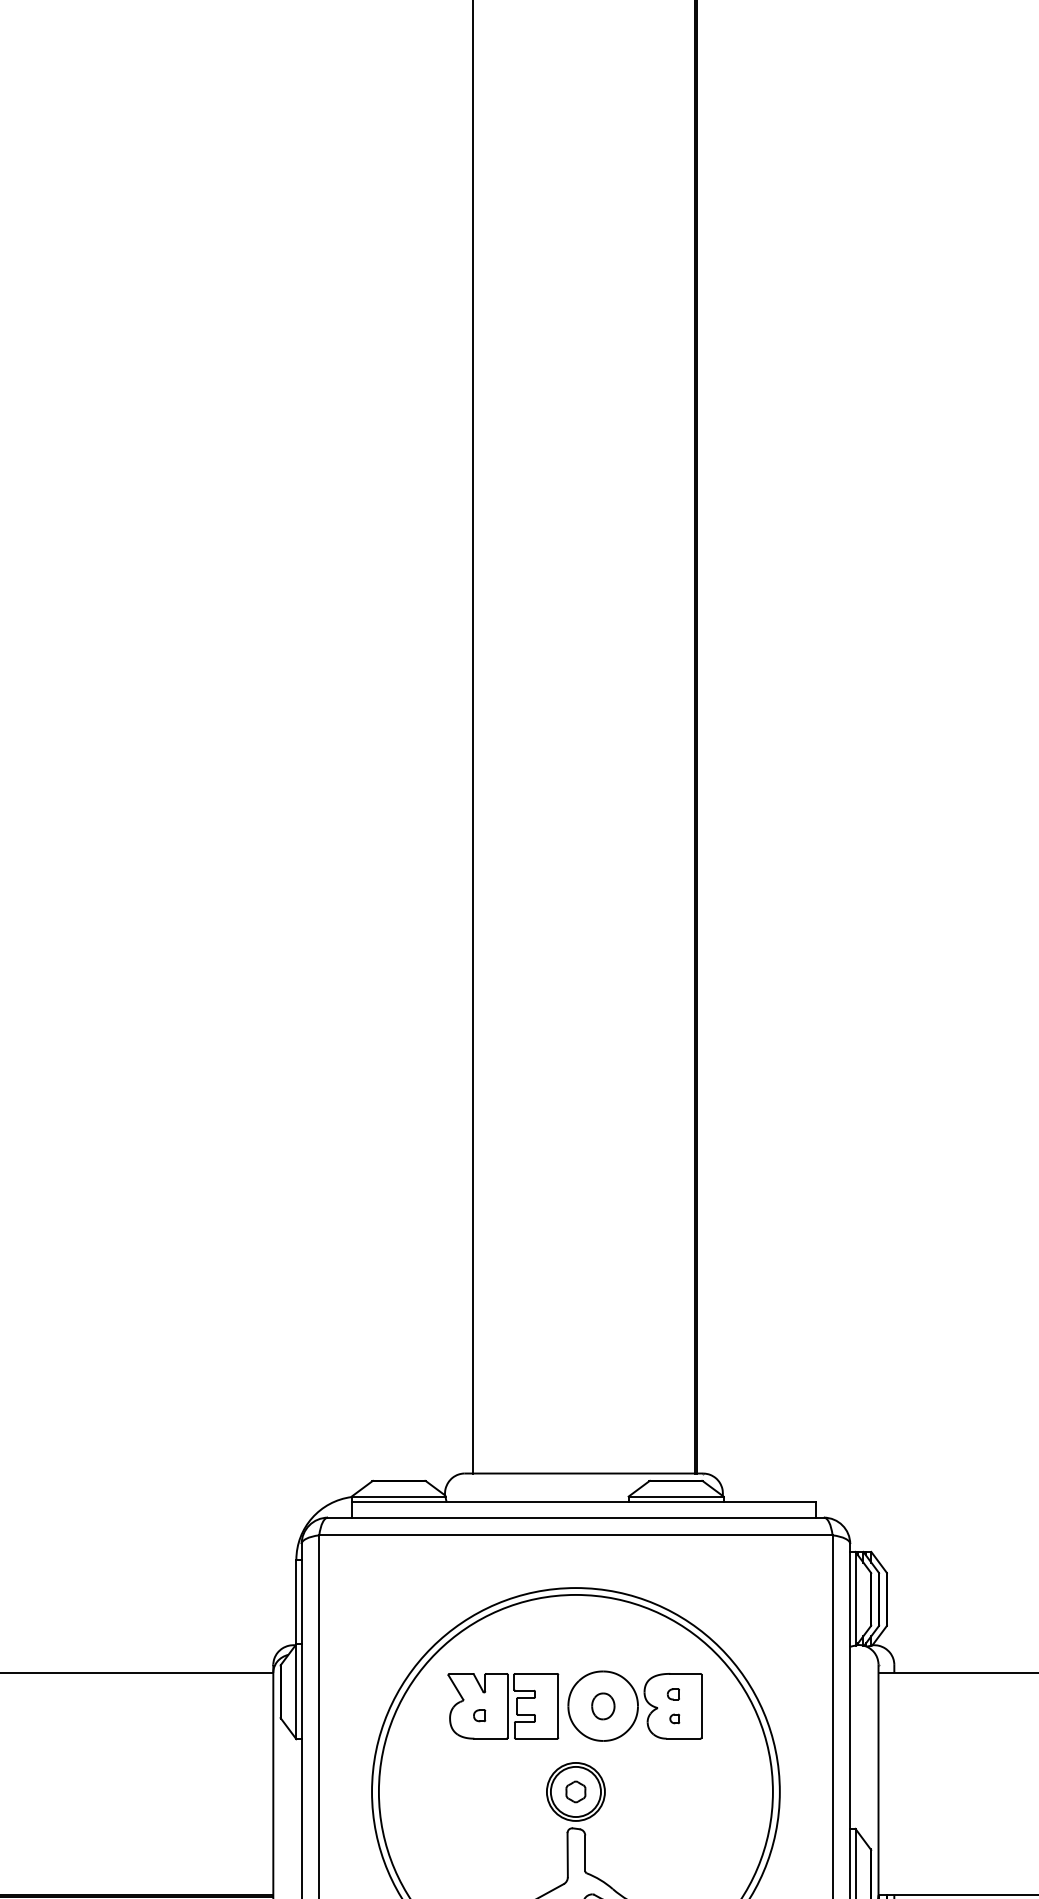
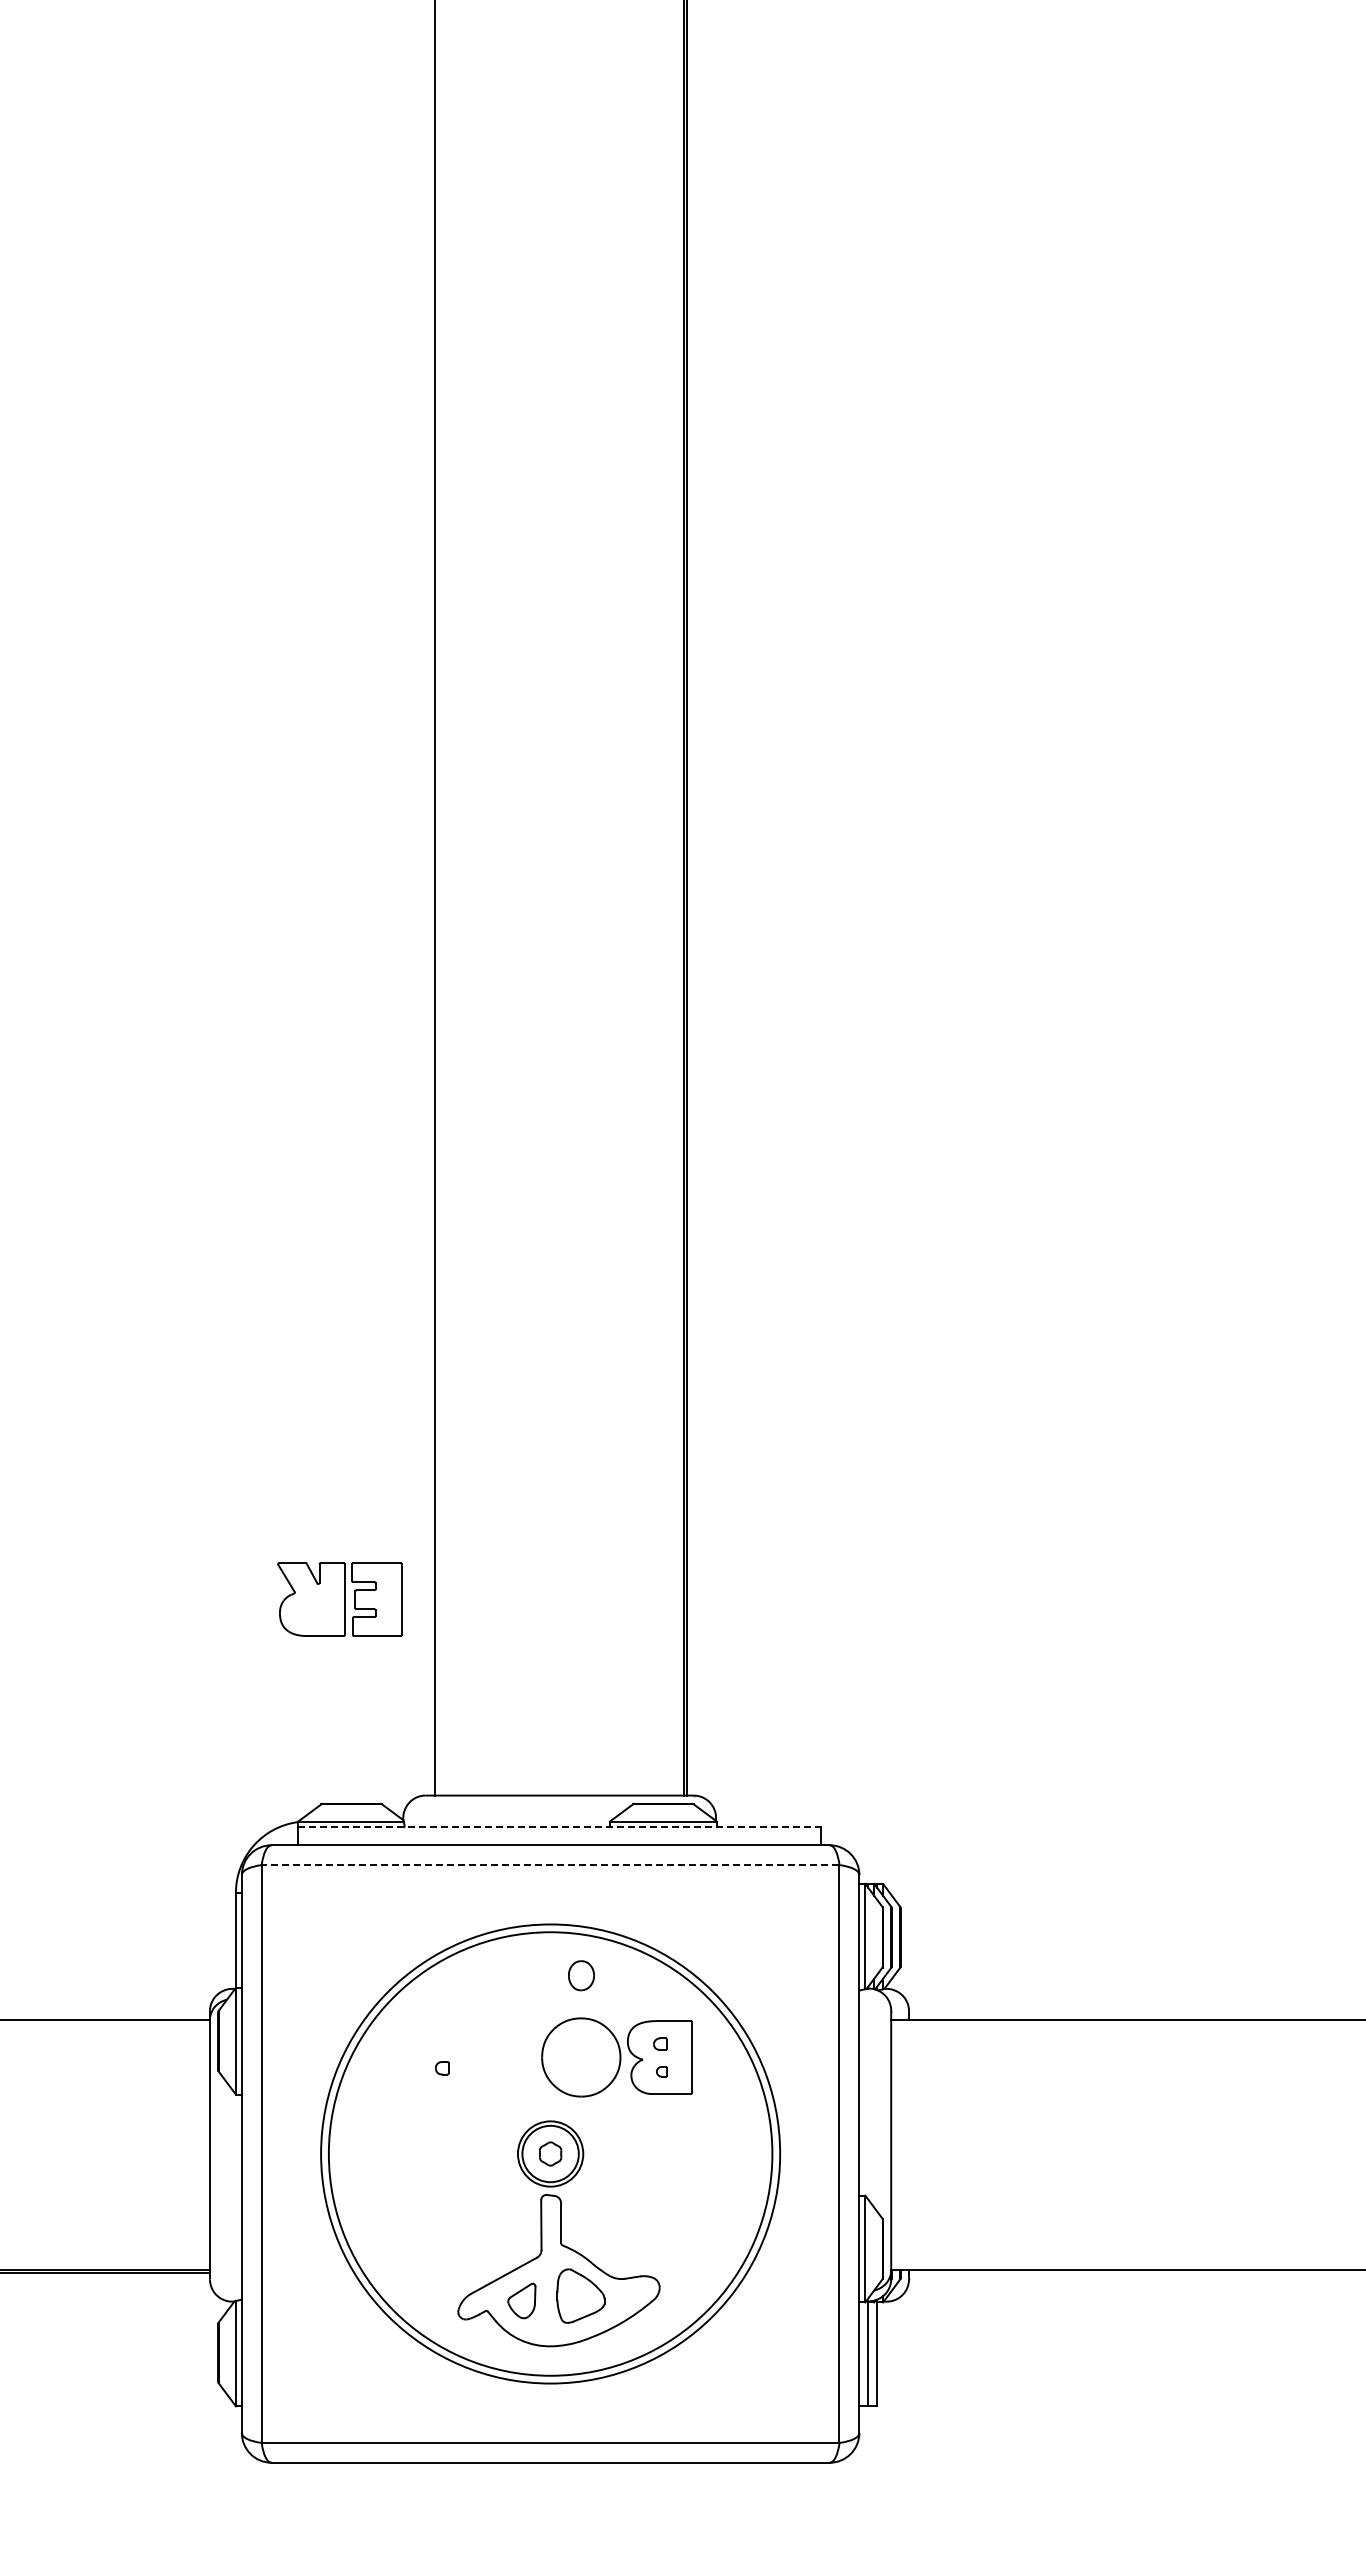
line: (584, 1501) -> (560, 1827), solid -> dashed
line: (575, 1535) -> (550, 1865), solid -> dashed
part: (502, 1706) -> (339, 1599), moved
part: (603, 1706) -> (581, 1975), moved

